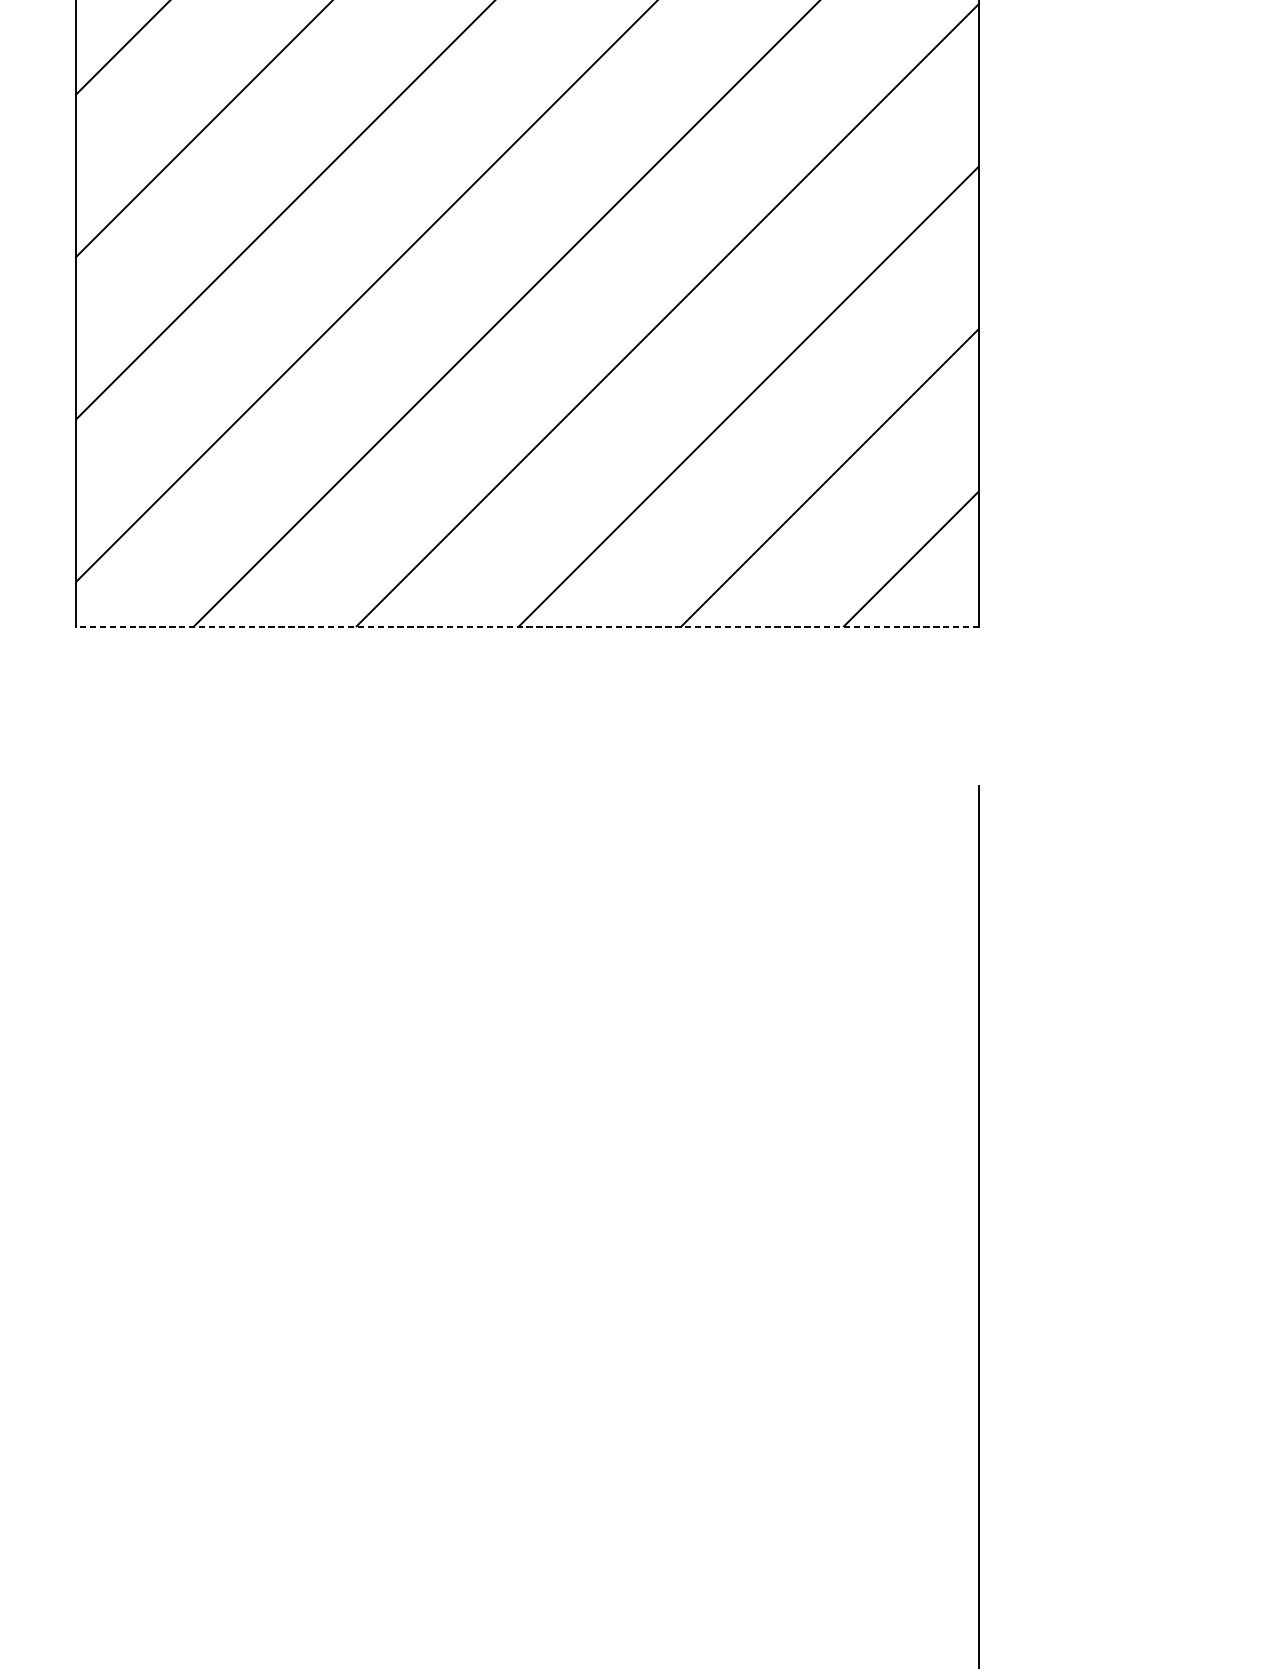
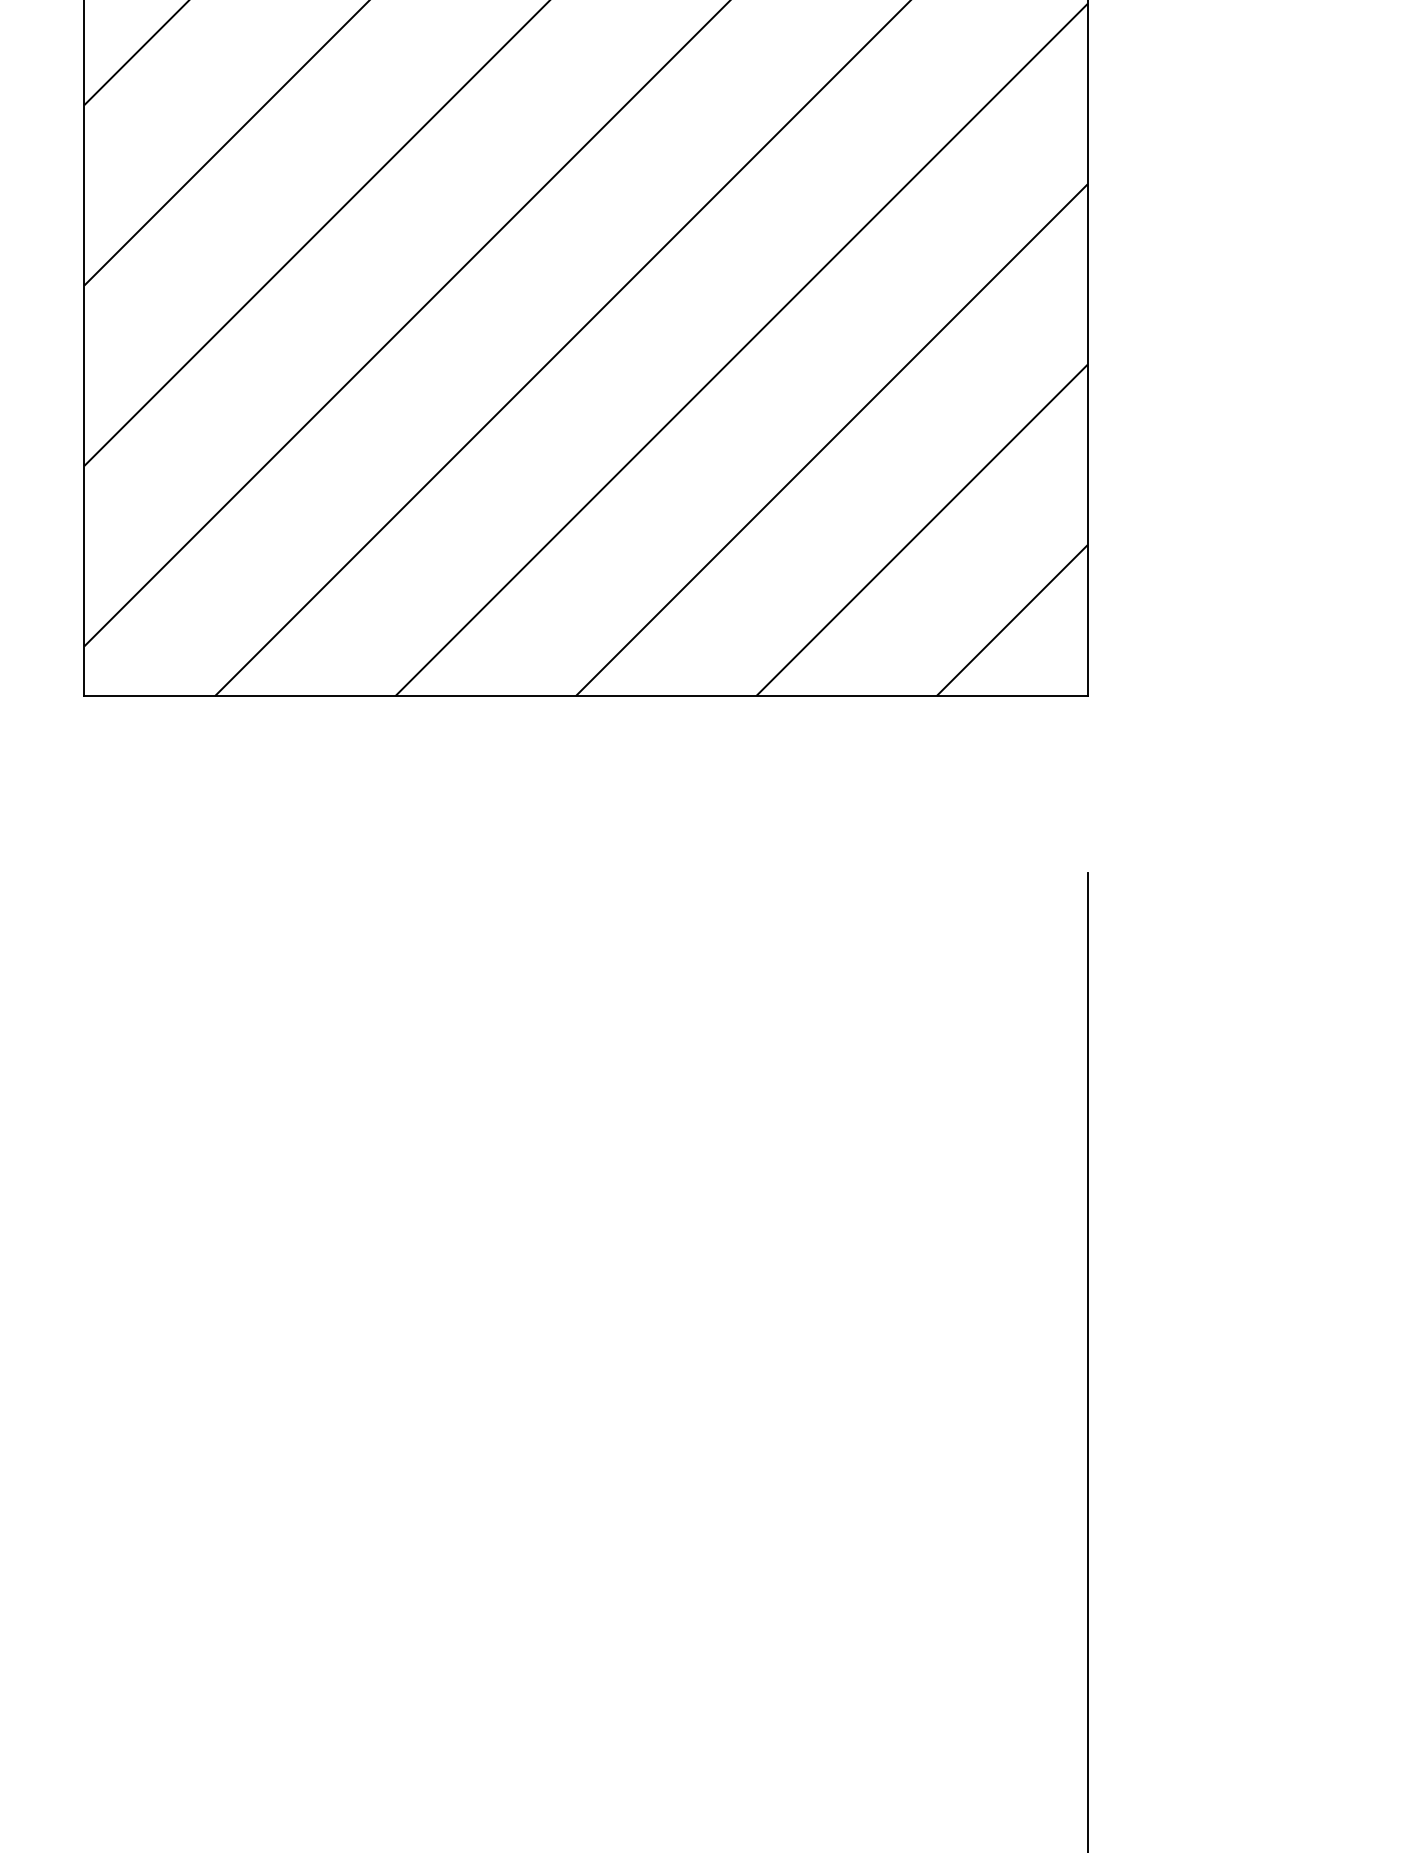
line: (527, 627) -> (585, 696), dashed -> solid

